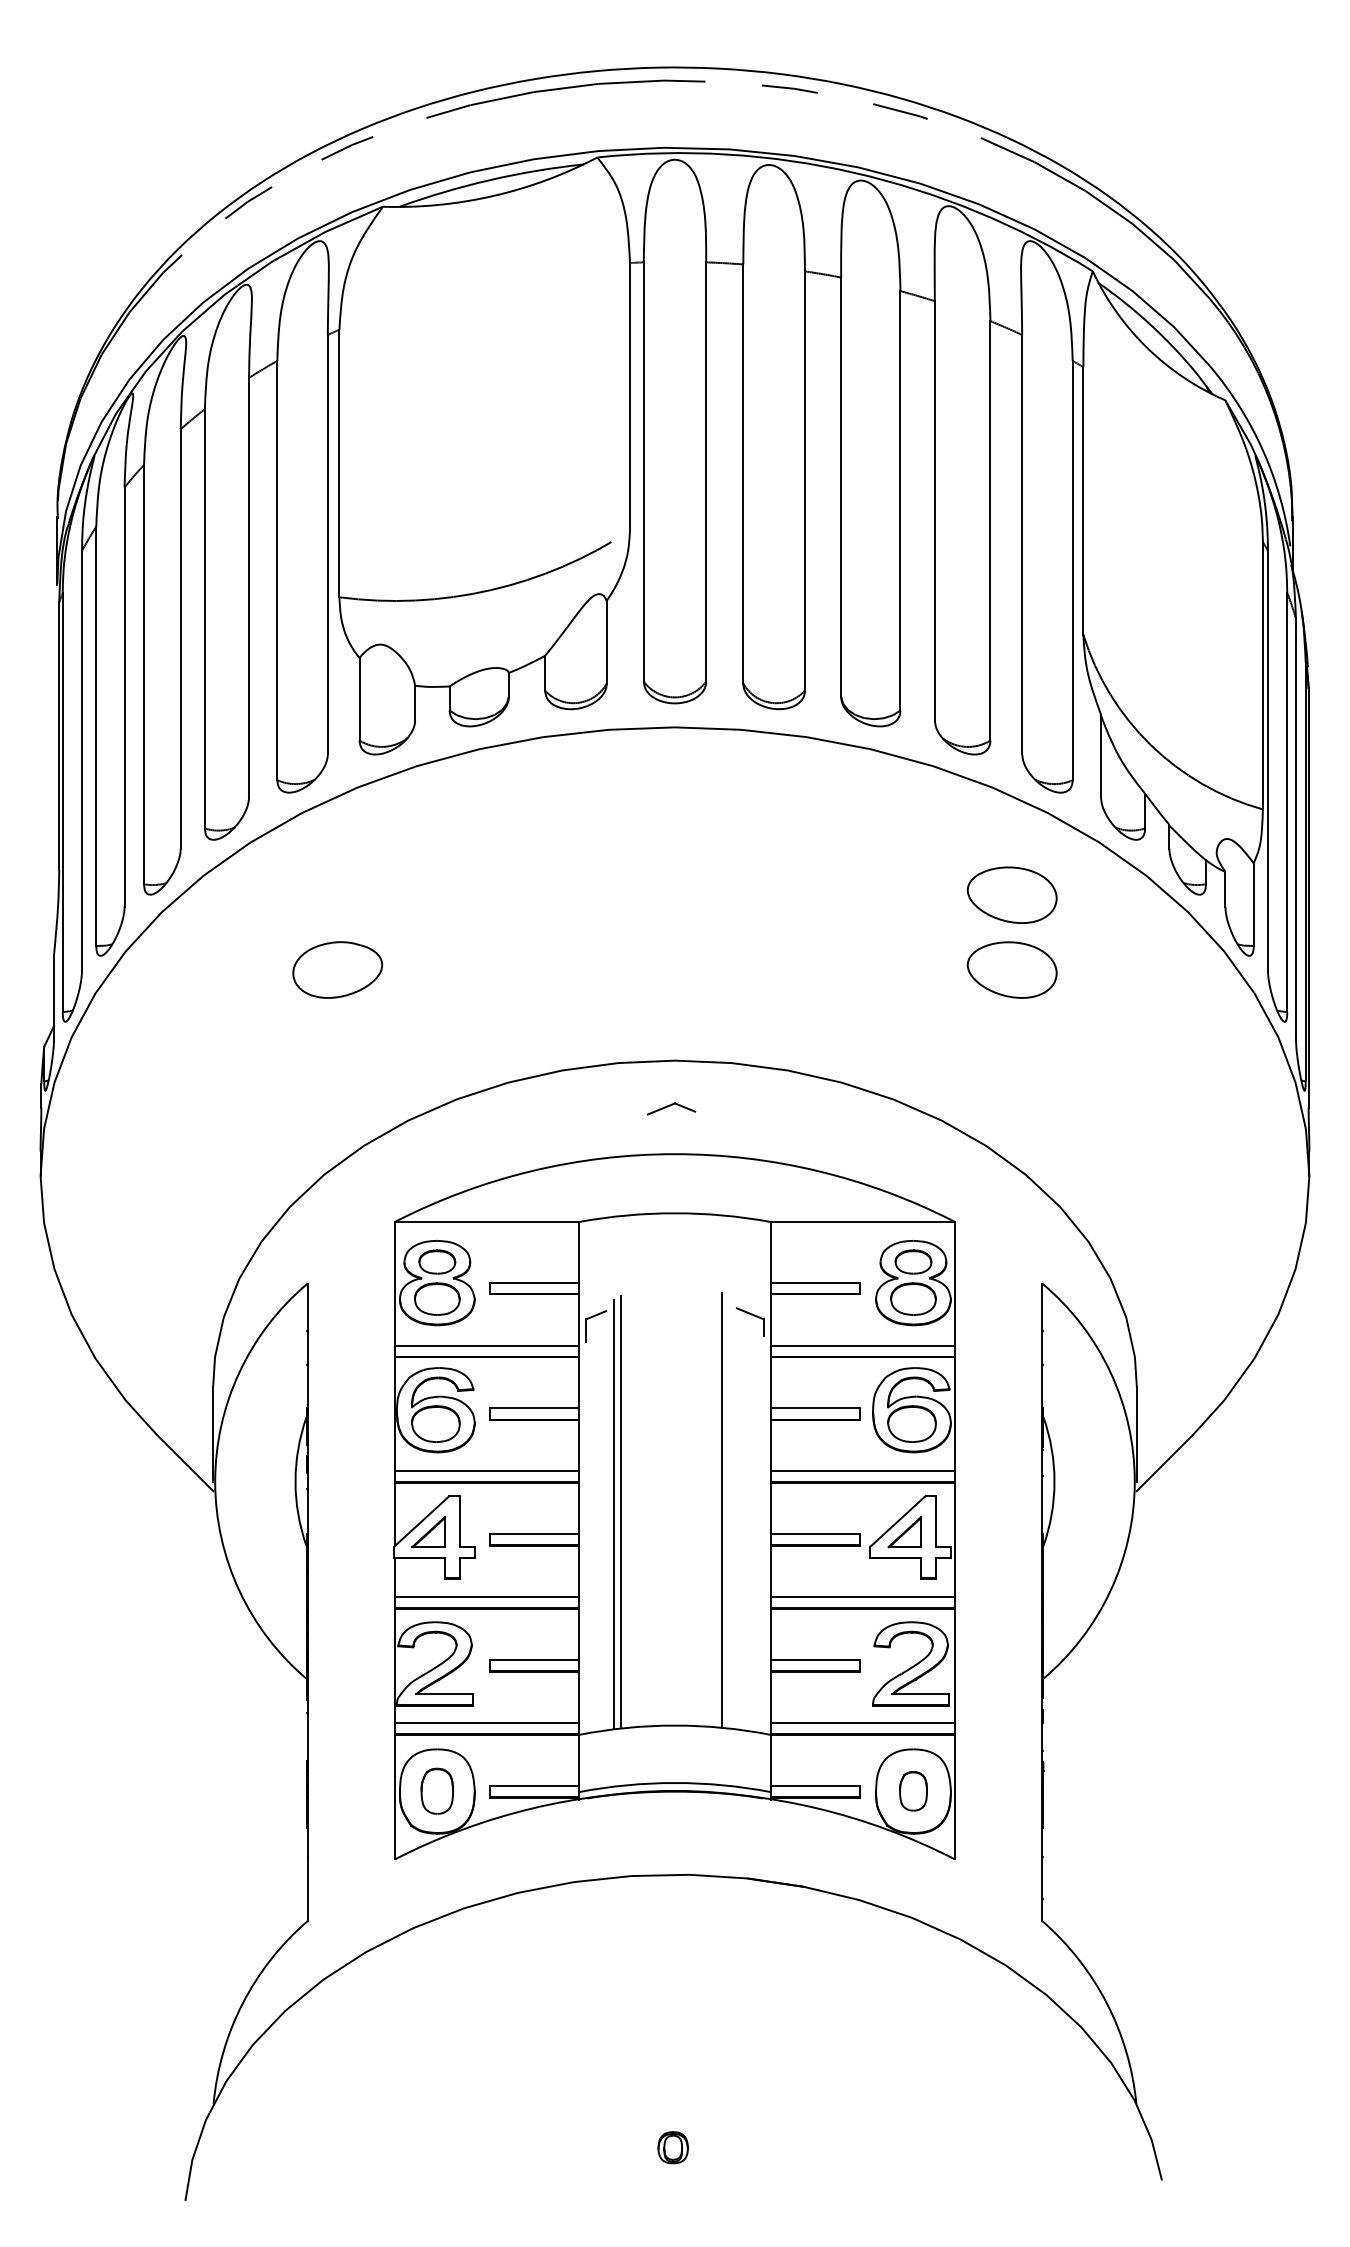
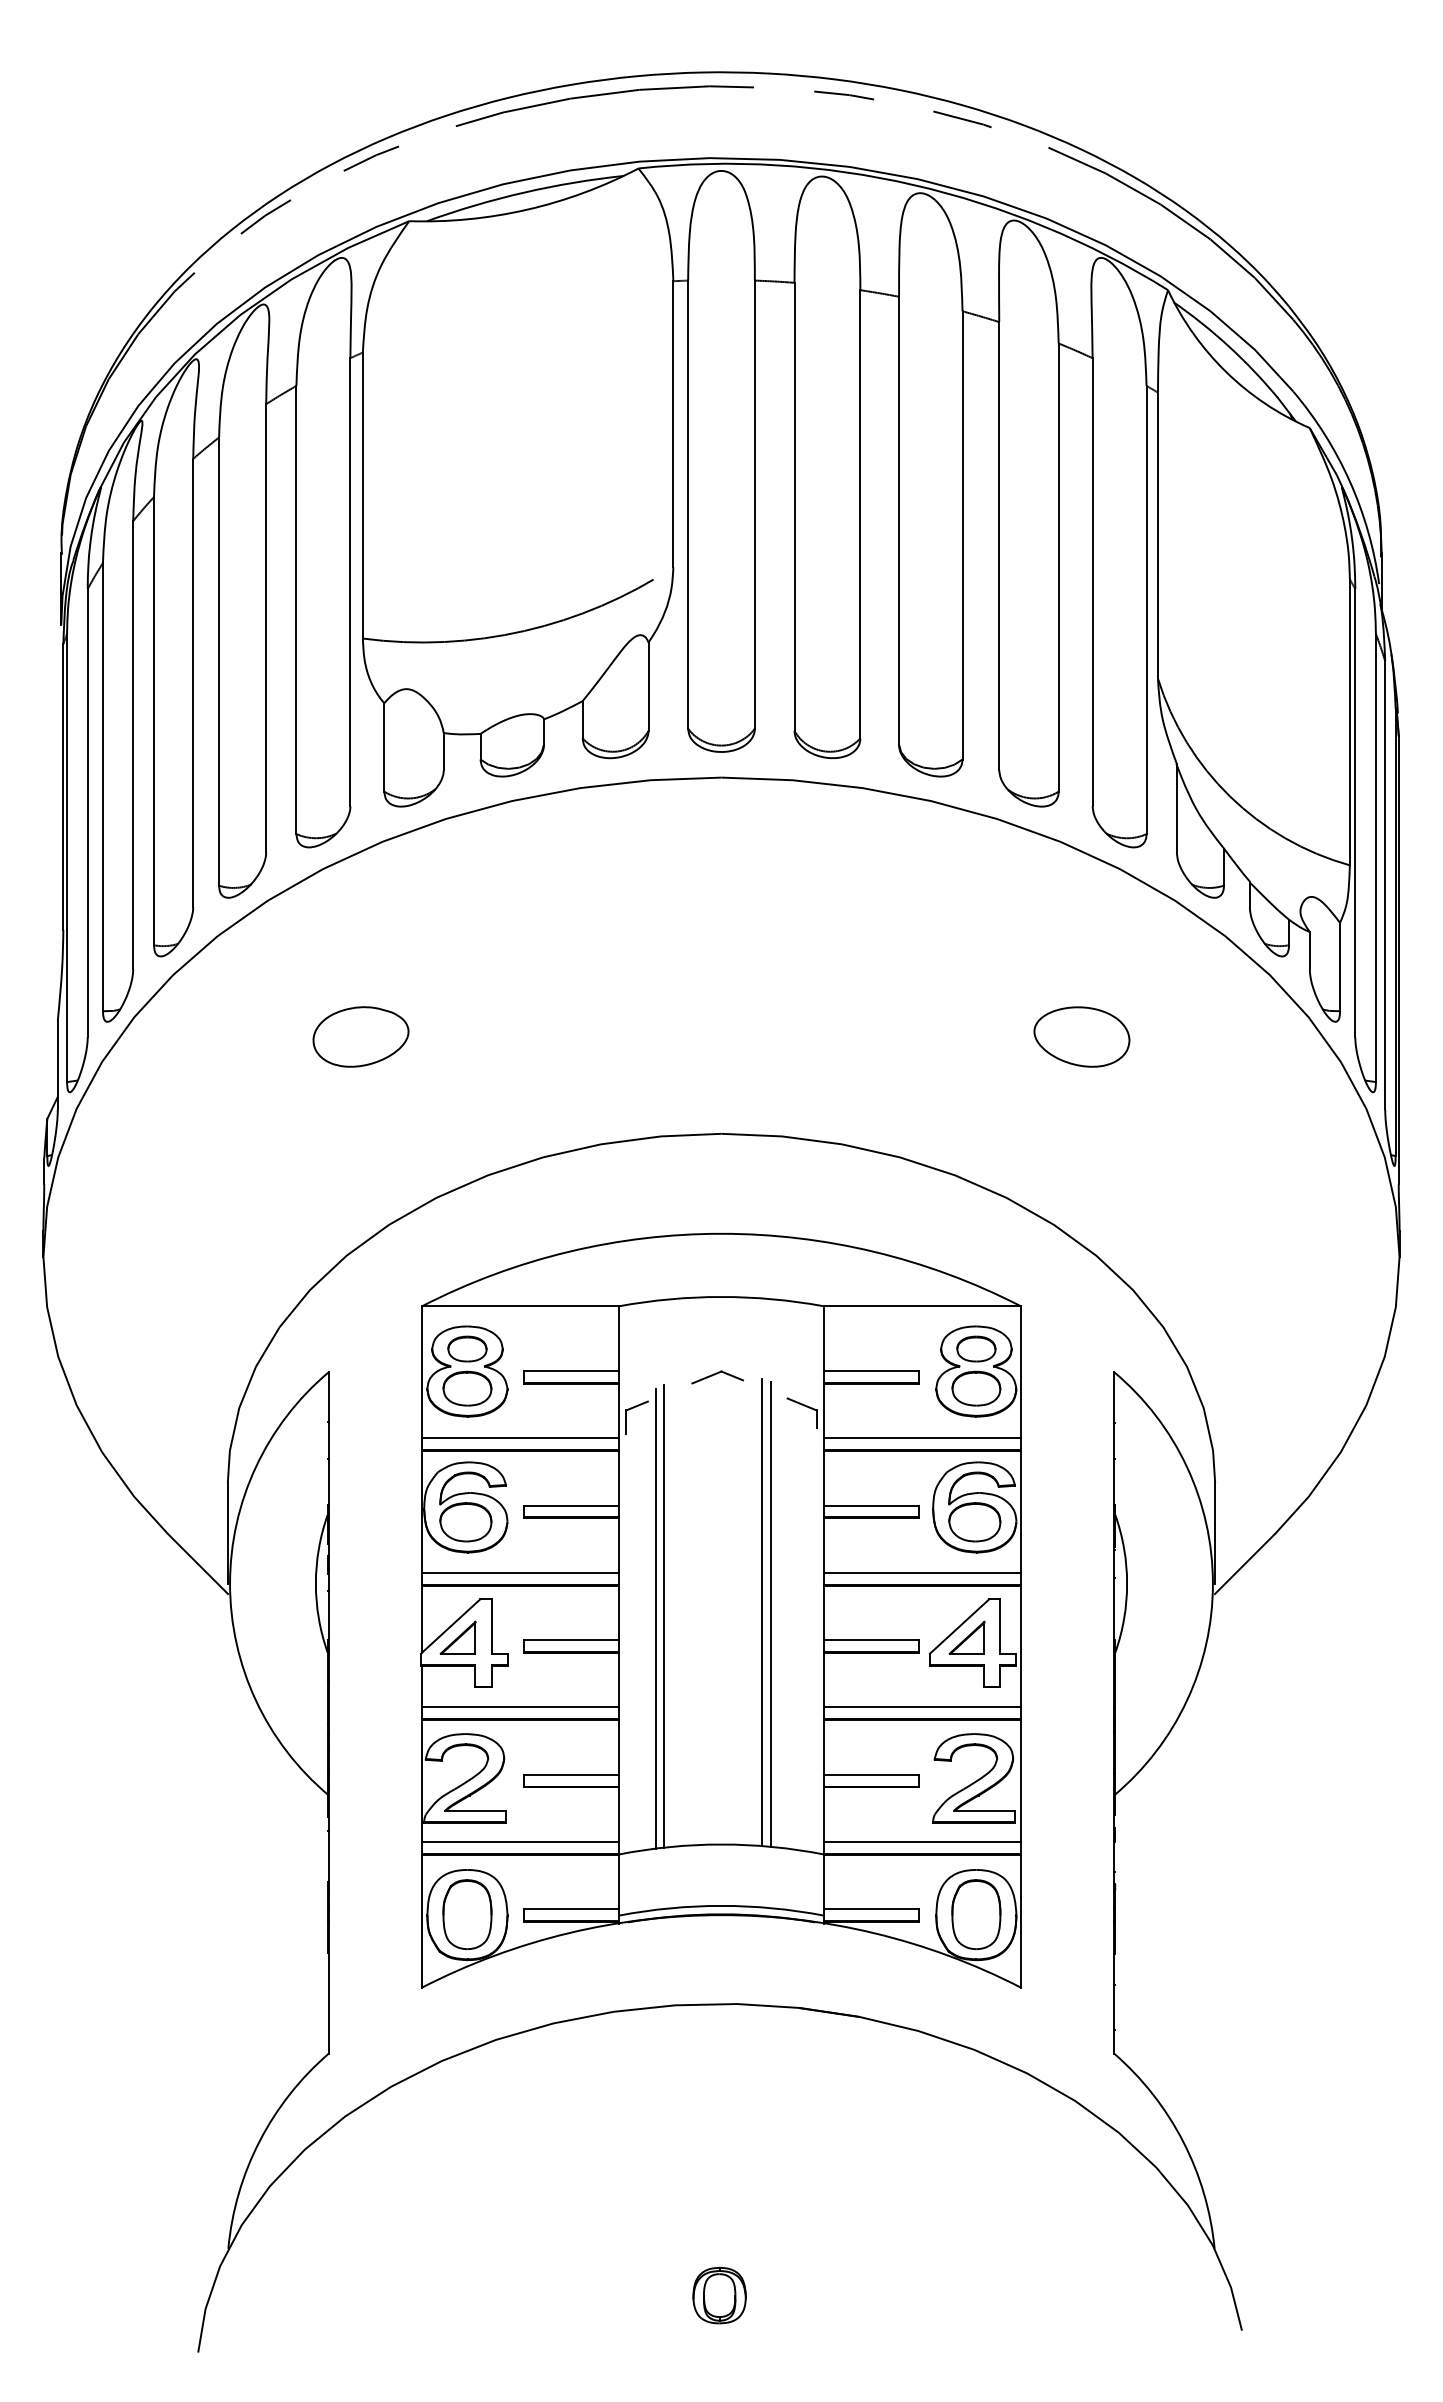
part: (1011, 894) -> (1081, 956), removed
part: (671, 1108) -> (717, 1377), moved
line: (712, 1508) -> (761, 1612), added
part: (437, 1791) -> (467, 1914), size x1.43
part: (913, 1791) -> (976, 1914), size x1.67
part: (673, 2147) -> (719, 2295), size x1.67

